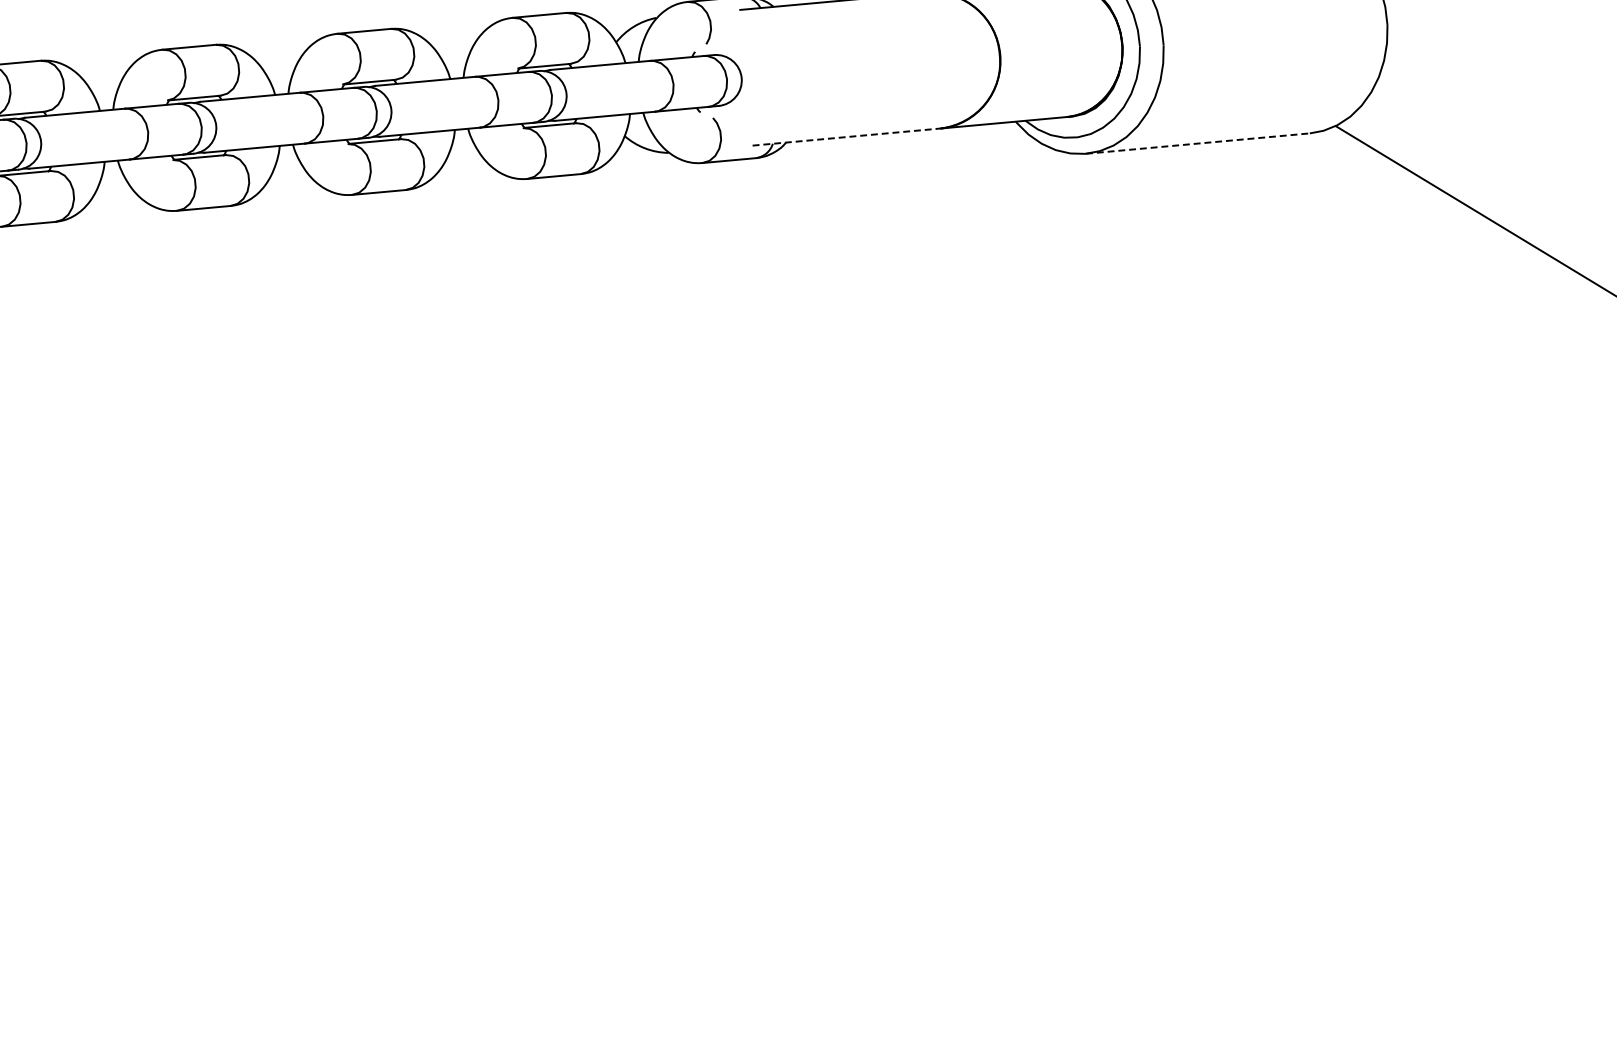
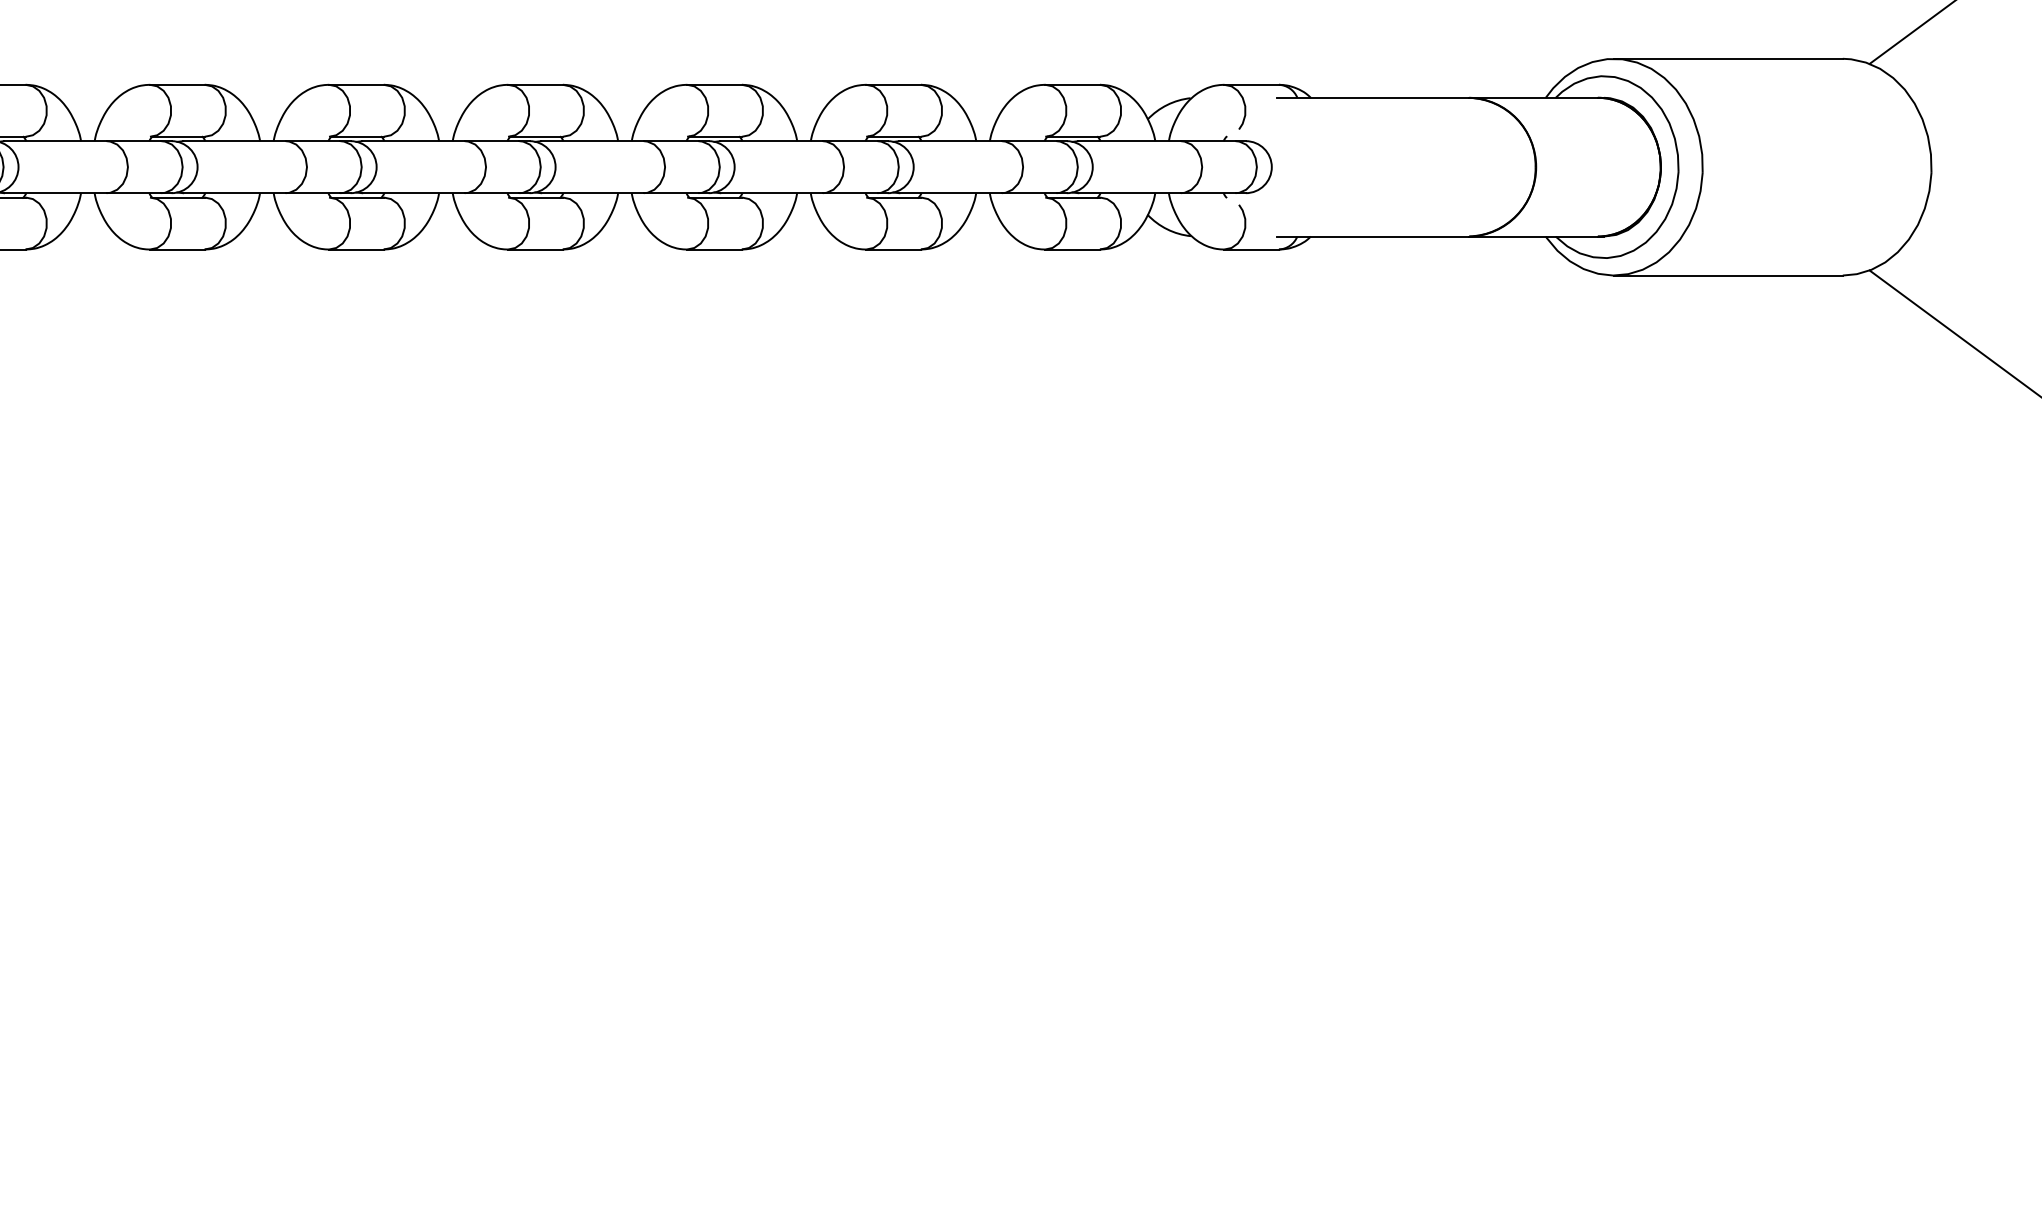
line: (847, 136) -> (1373, 236), dashed -> solid
line: (1198, 143) -> (1728, 275), dashed -> solid

